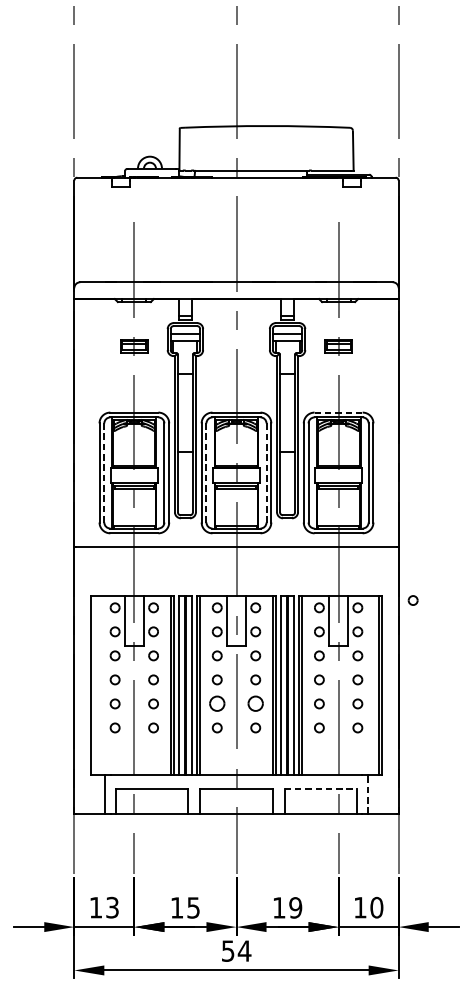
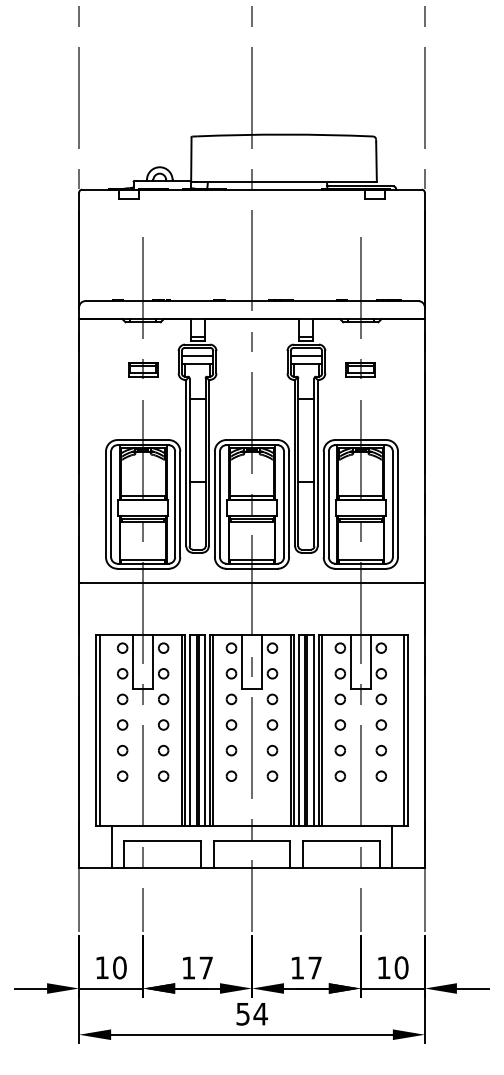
line: (338, 413) -> (360, 440), dashed -> solid
line: (104, 473) -> (111, 504), dashed -> solid
line: (206, 473) -> (219, 504), dashed -> solid
line: (266, 473) -> (284, 504), dashed -> solid
part: (412, 600) -> (439, 640), removed
line: (93, 685) -> (99, 730), added
part: (217, 703) -> (231, 750), size x0.62
part: (255, 703) -> (272, 750), size x0.62
line: (321, 788) -> (342, 840), dashed -> solid
line: (368, 794) -> (392, 847), dashed -> solid
text: (112, 907) -> (119, 967), 13 -> 10
text: (192, 907) -> (205, 967), 15 -> 17
text: (295, 907) -> (314, 967), 19 -> 17

